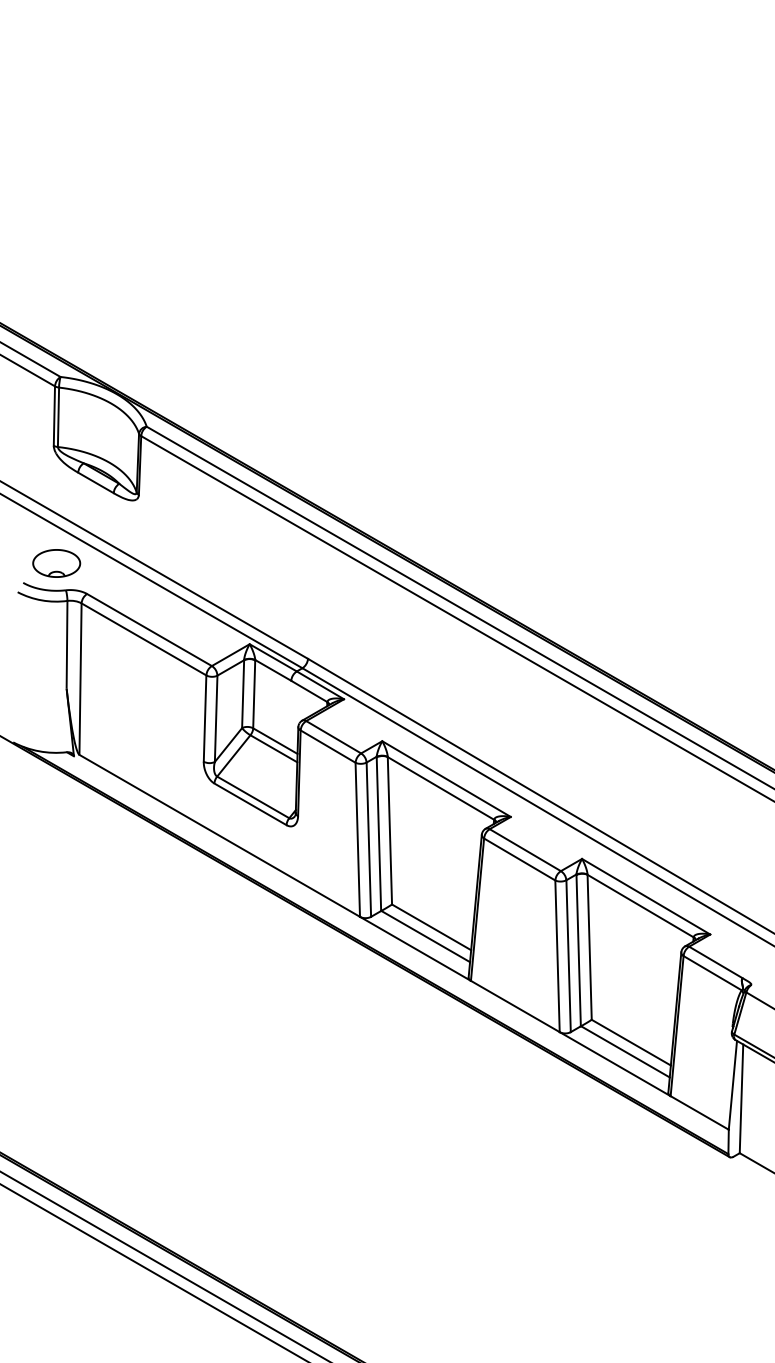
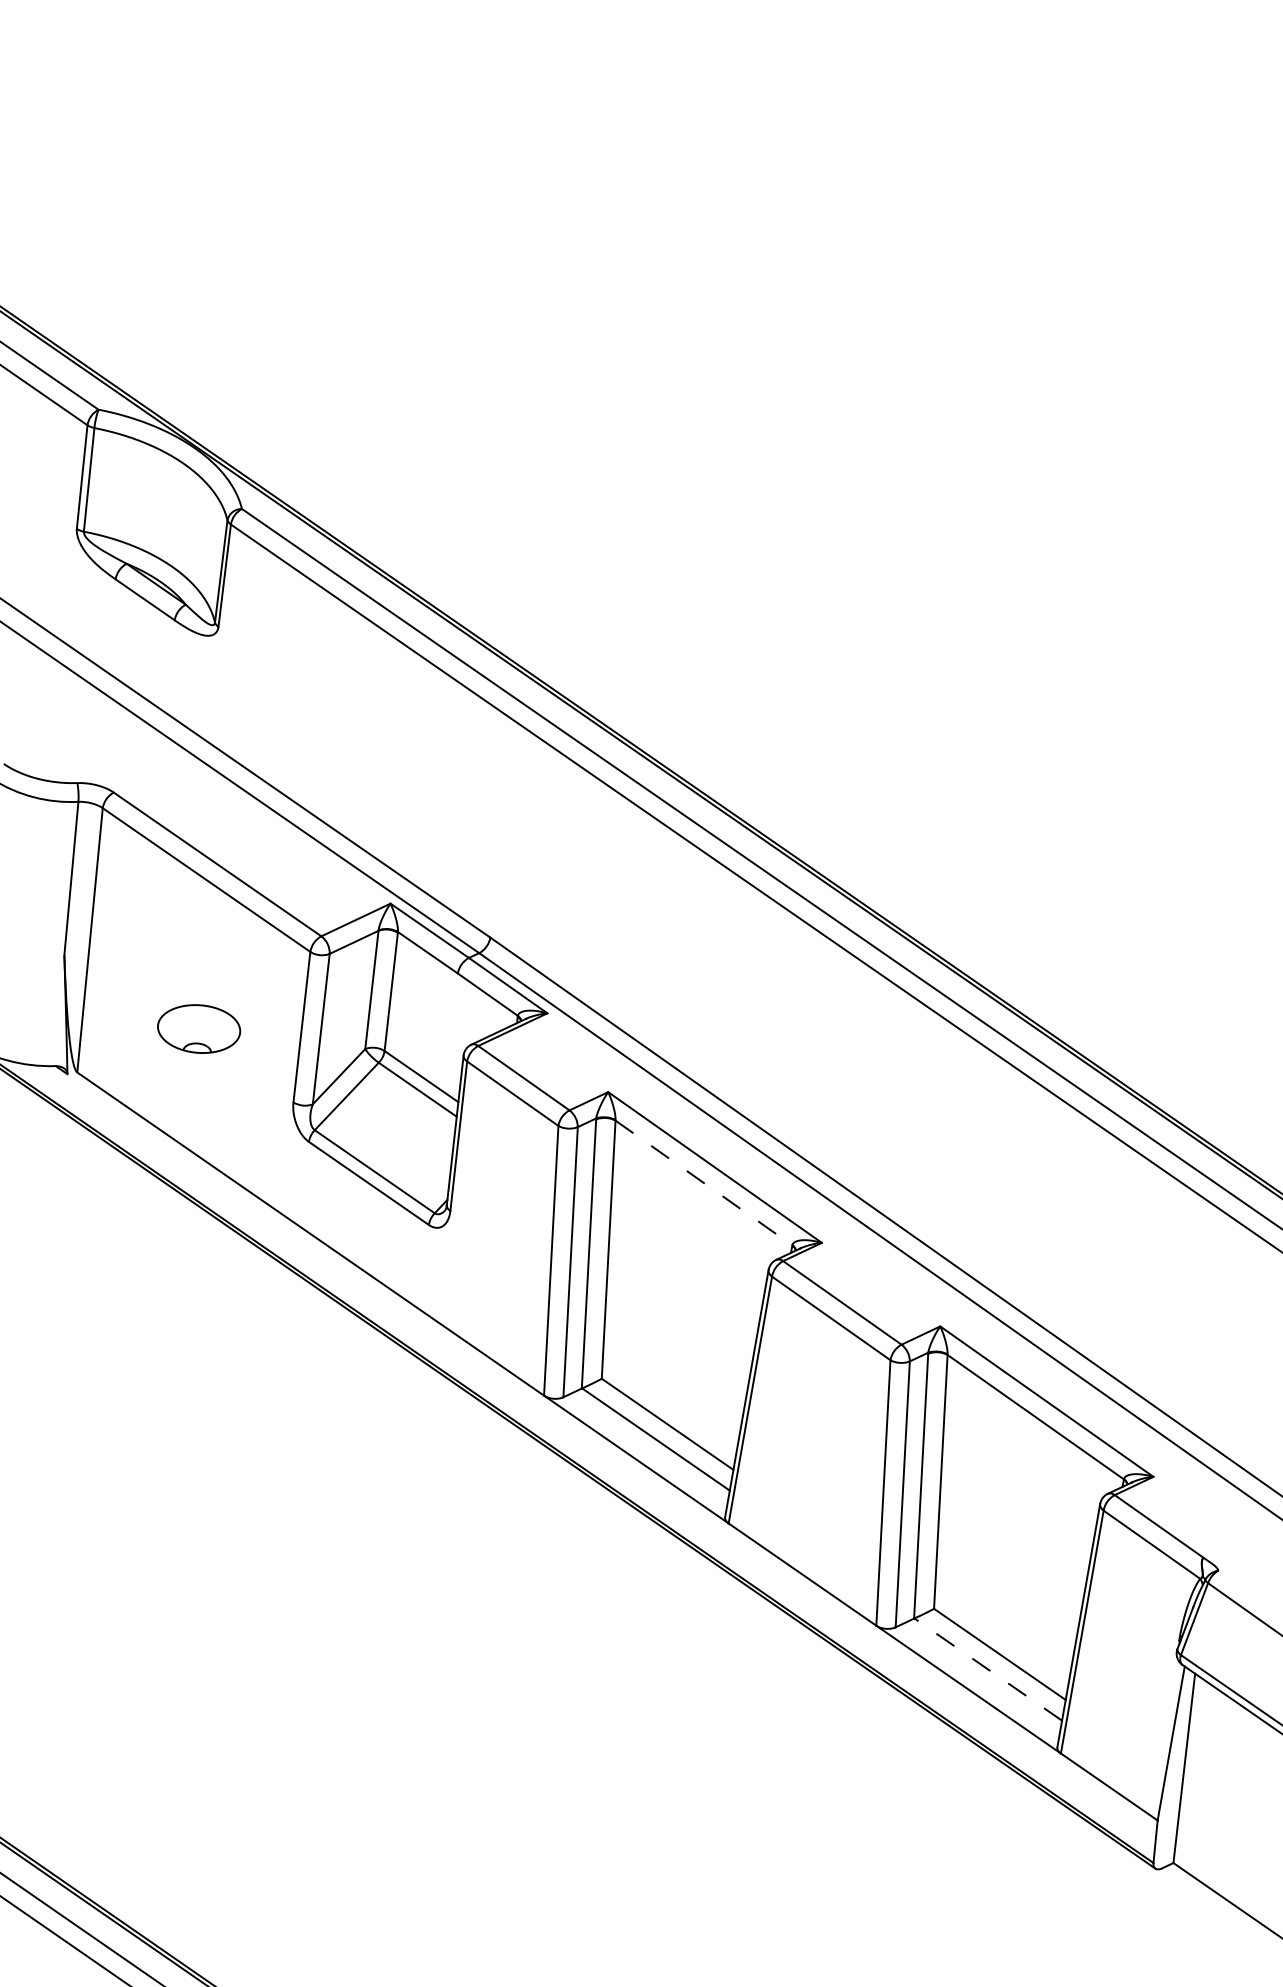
part: (56, 563) -> (198, 1029), moved
line: (440, 788) -> (703, 1183), solid -> dashed
line: (624, 1051) -> (986, 1668), solid -> dashed

